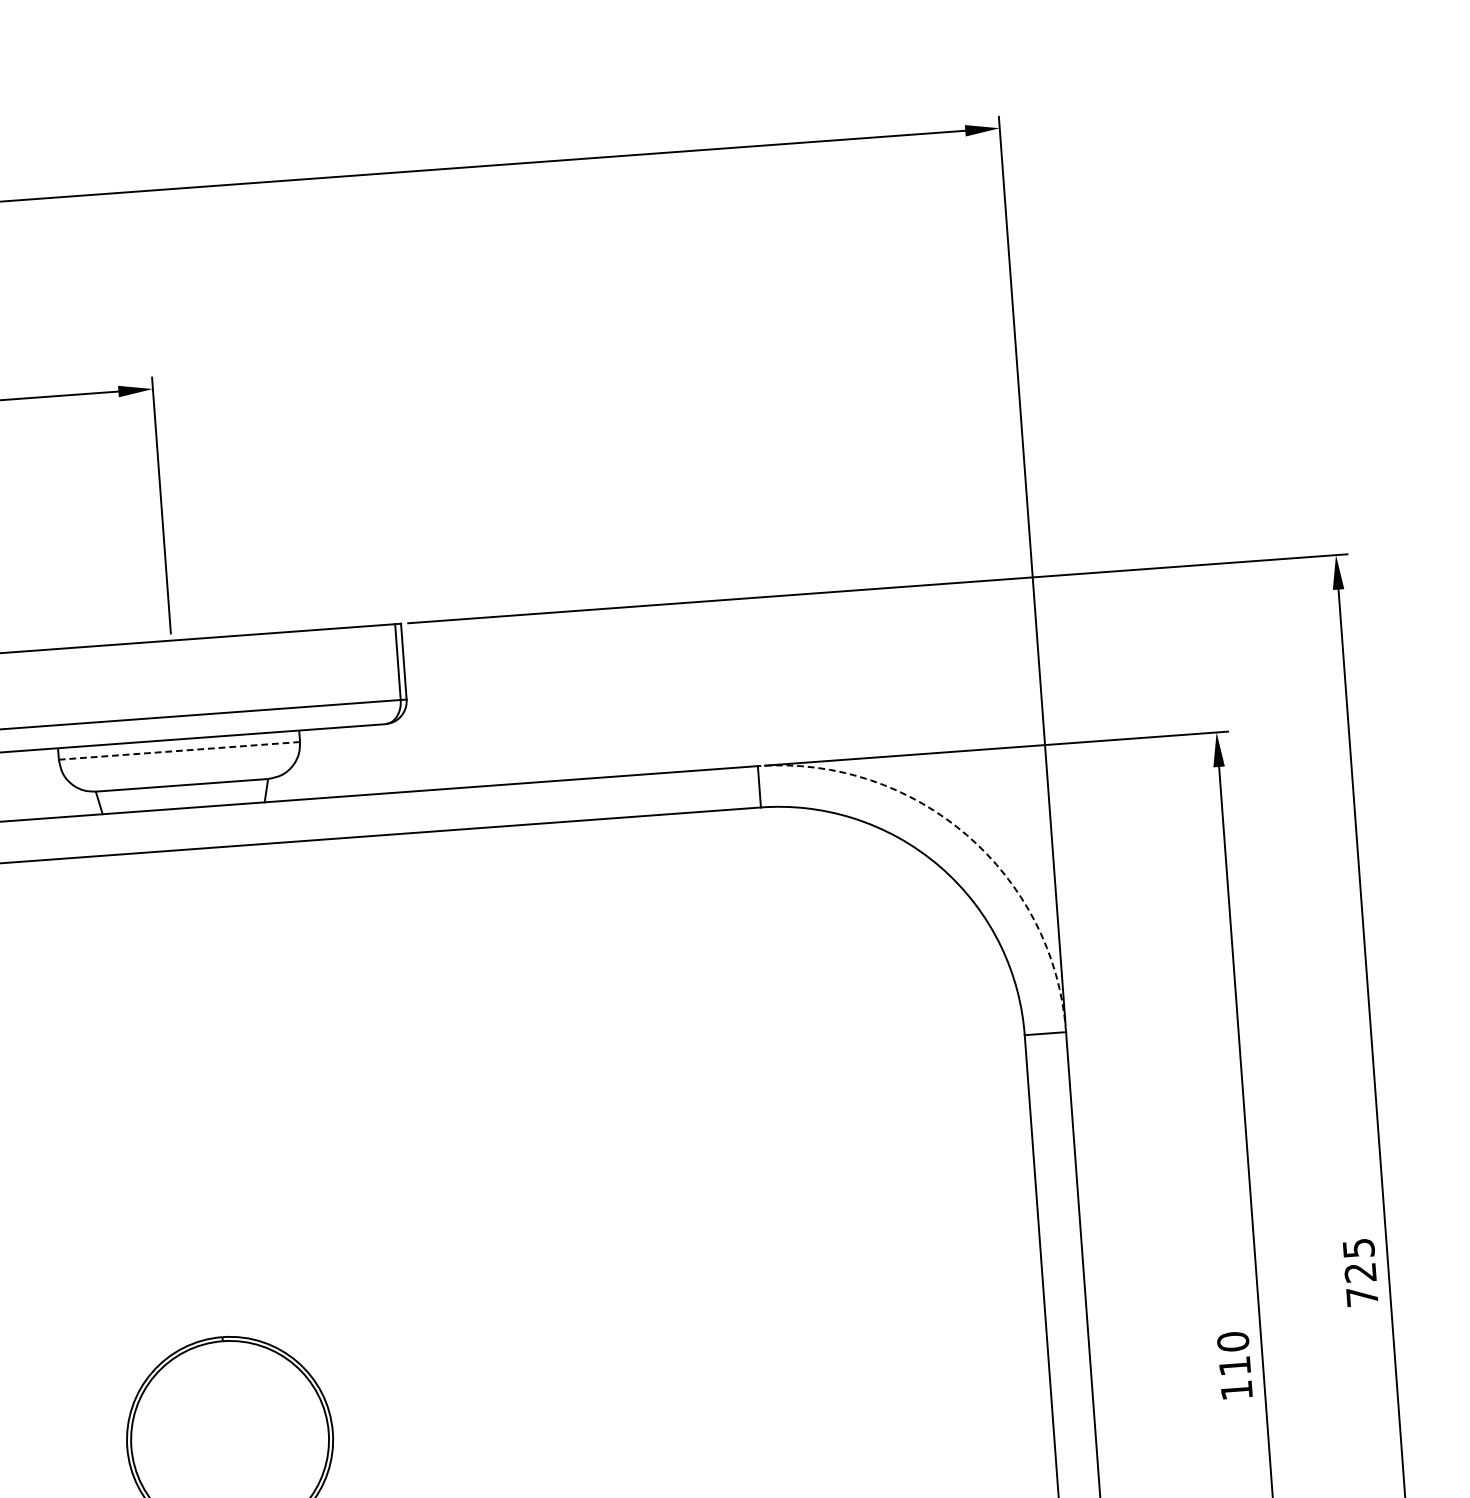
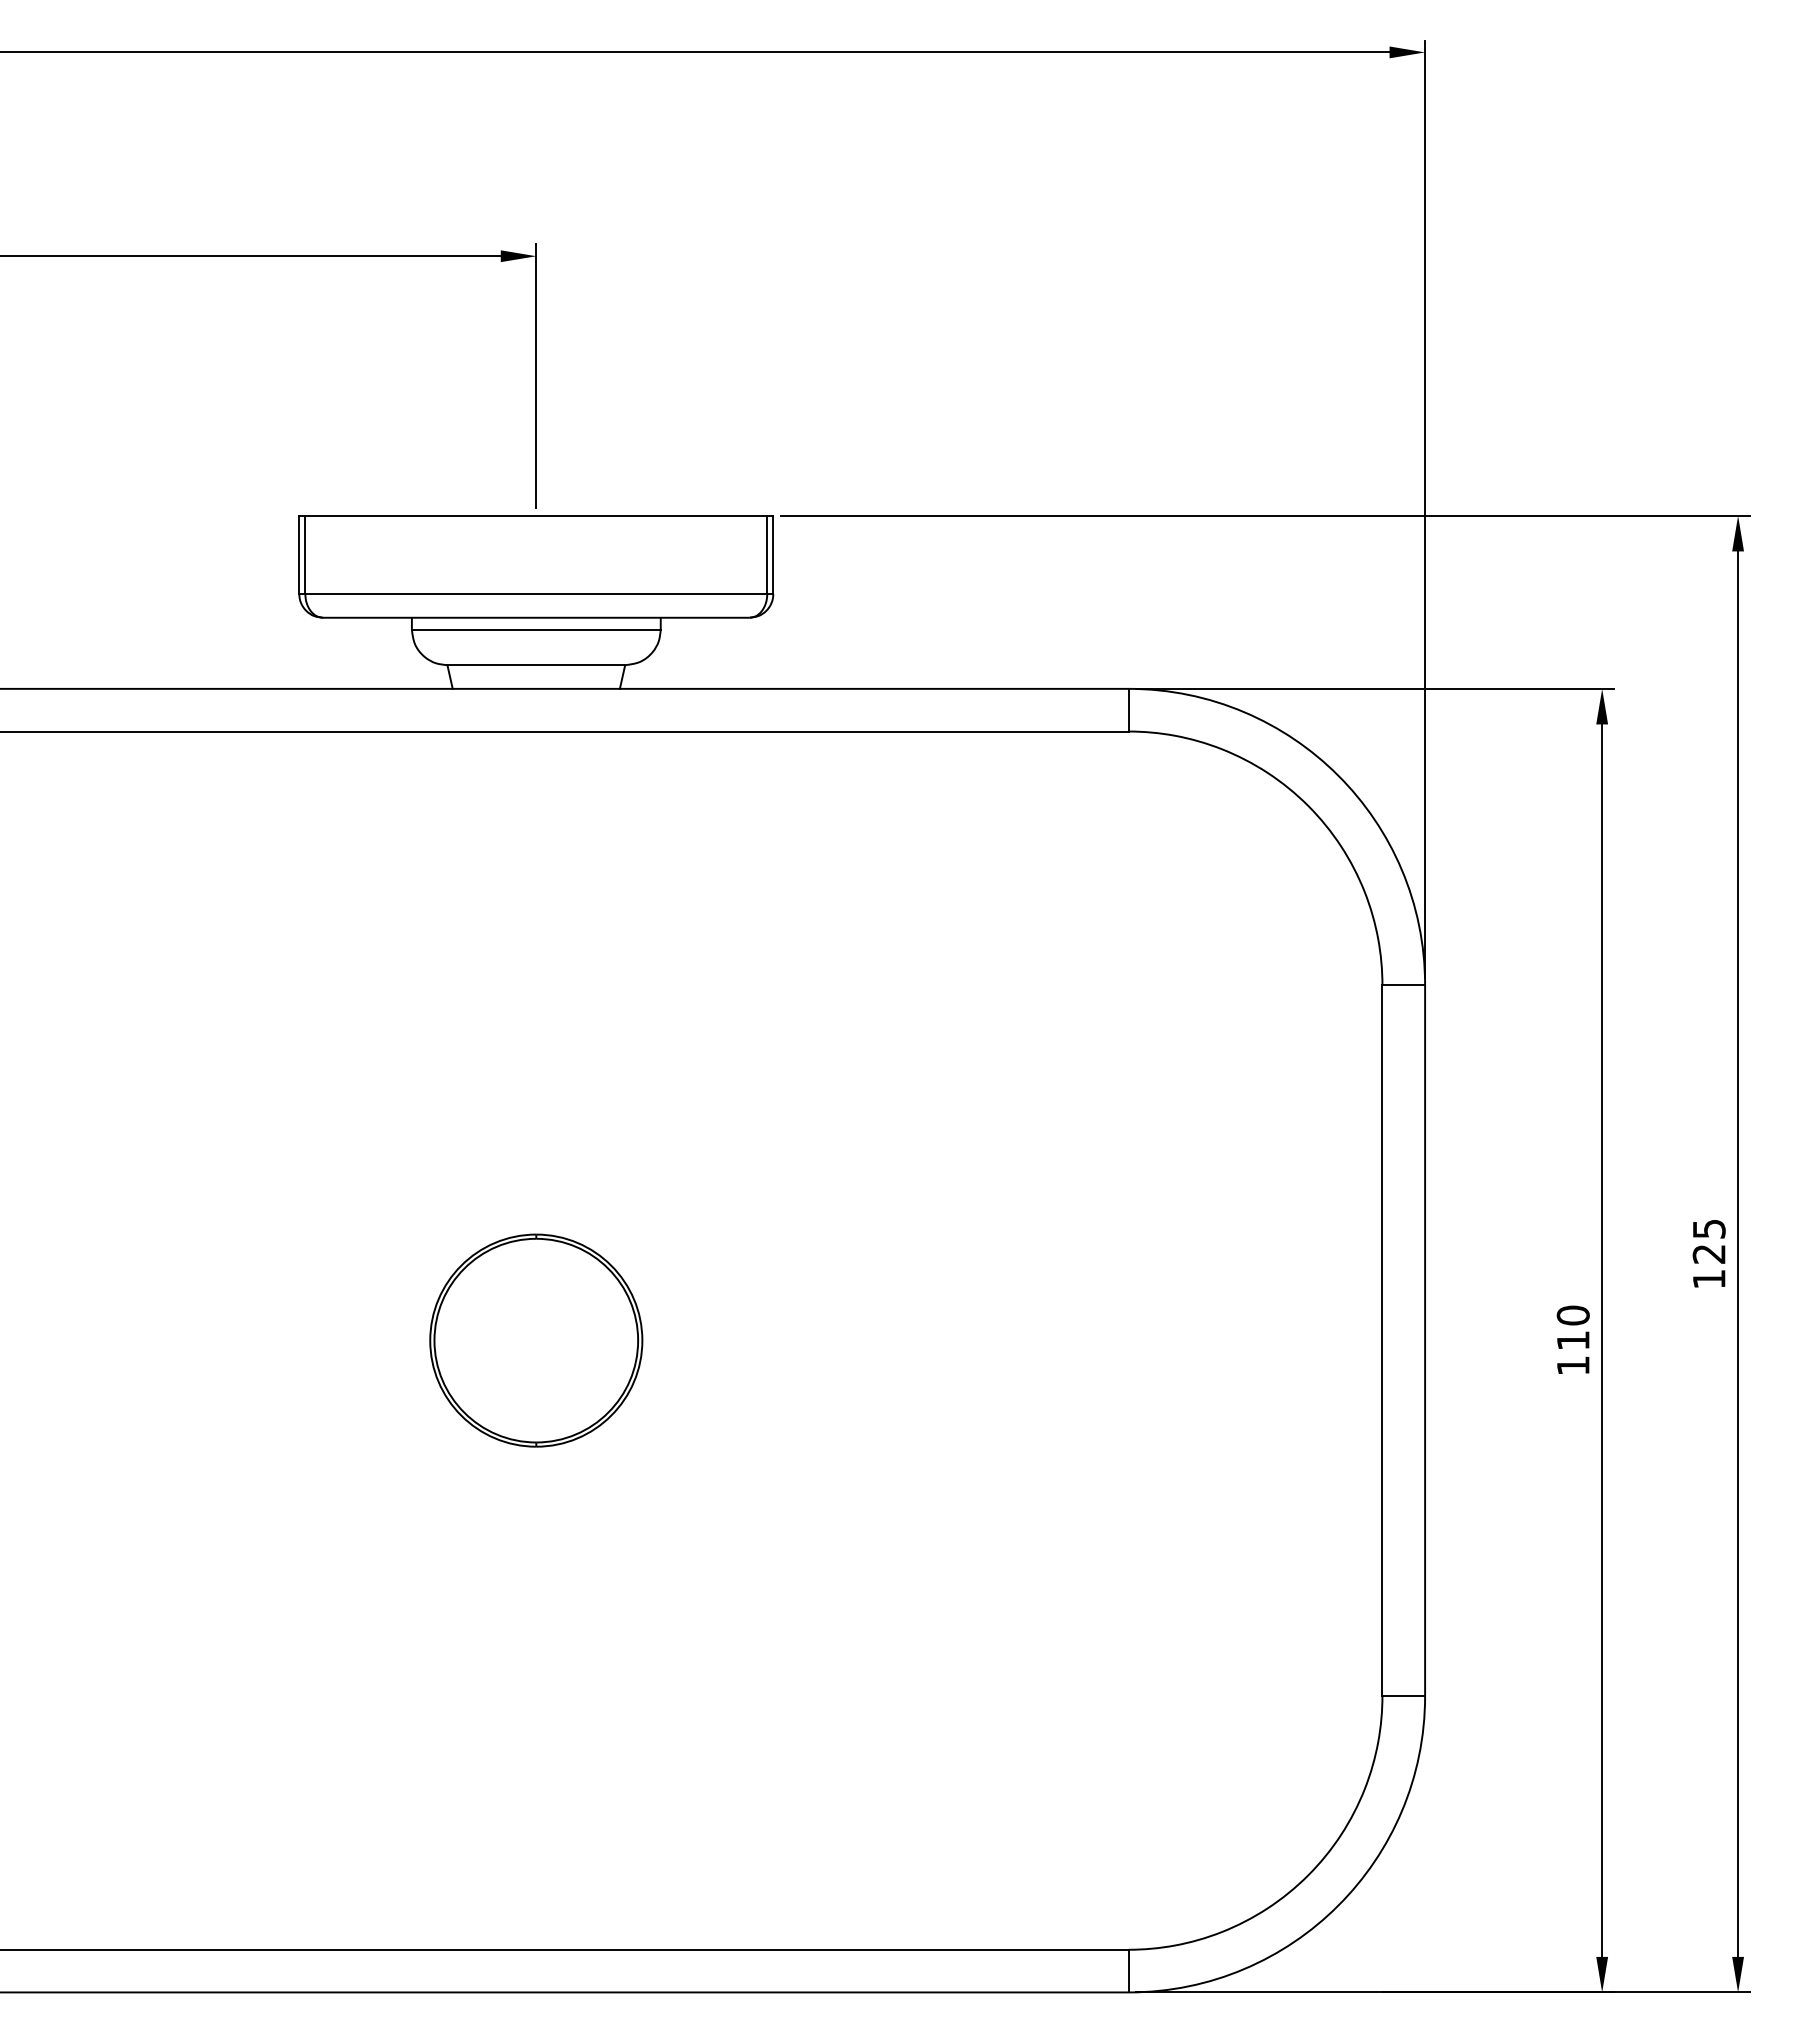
line: (178, 750) -> (535, 629), dashed -> solid
arc: (967, 835) -> (1338, 775), dashed -> solid
text: (1362, 1297) -> (1709, 1279), 725 -> 125

